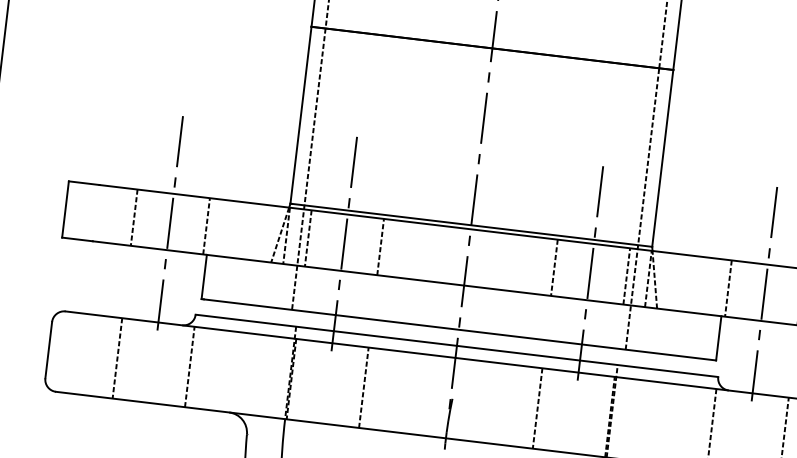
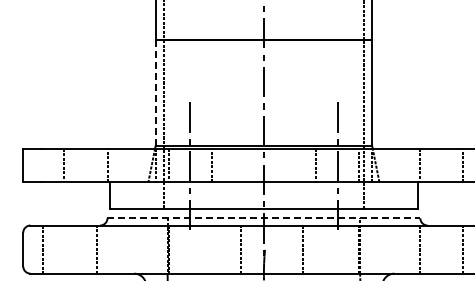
line: (300, 115) -> (155, 93), solid -> dashed
line: (171, 222) -> (86, 165), removed
line: (764, 293) -> (441, 165), removed
line: (457, 346) -> (264, 218), solid -> dashed
line: (117, 358) -> (43, 249), moved
line: (189, 366) -> (96, 249), moved
line: (363, 387) -> (240, 249), moved
line: (536, 408) -> (302, 249), moved

